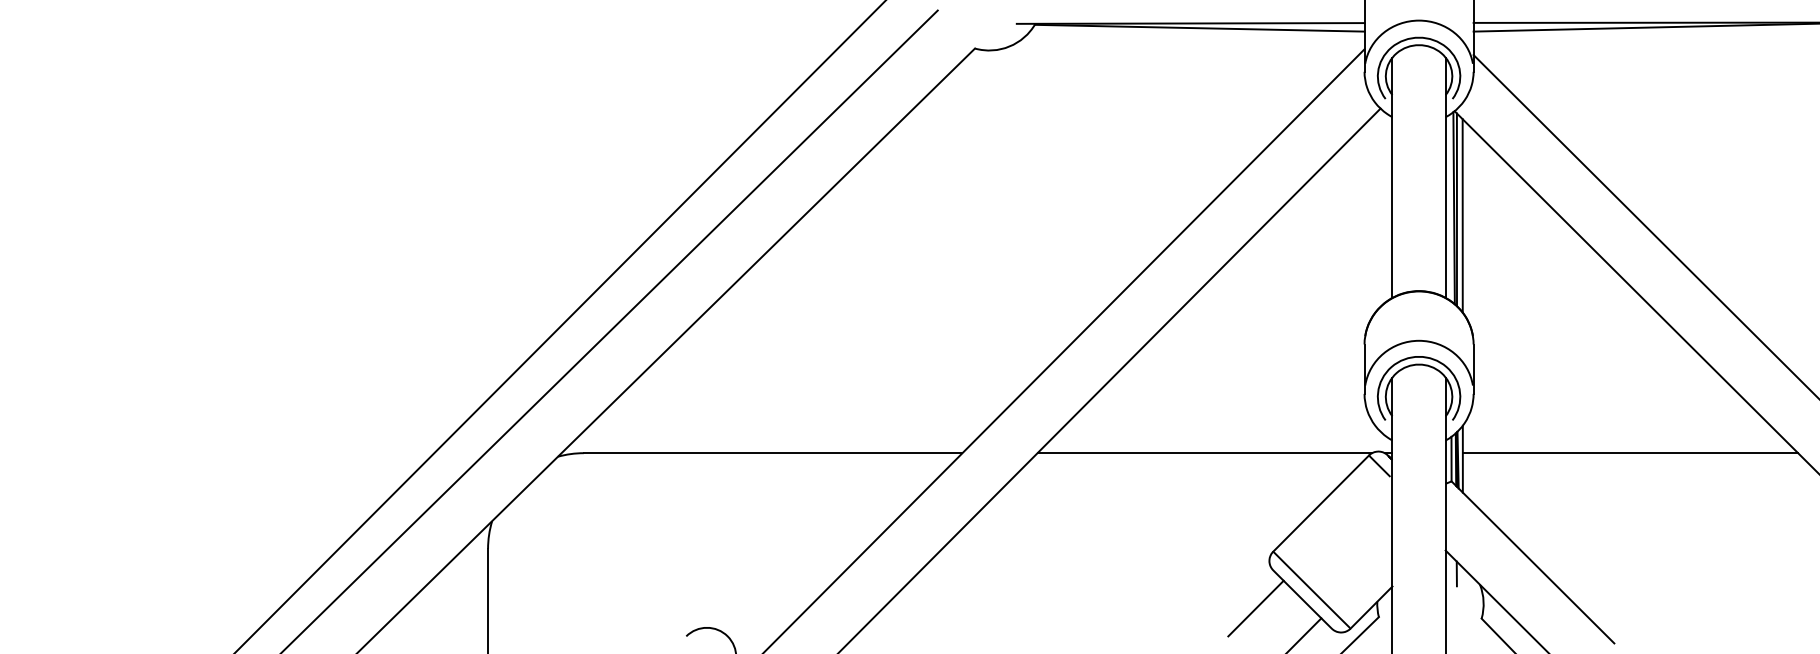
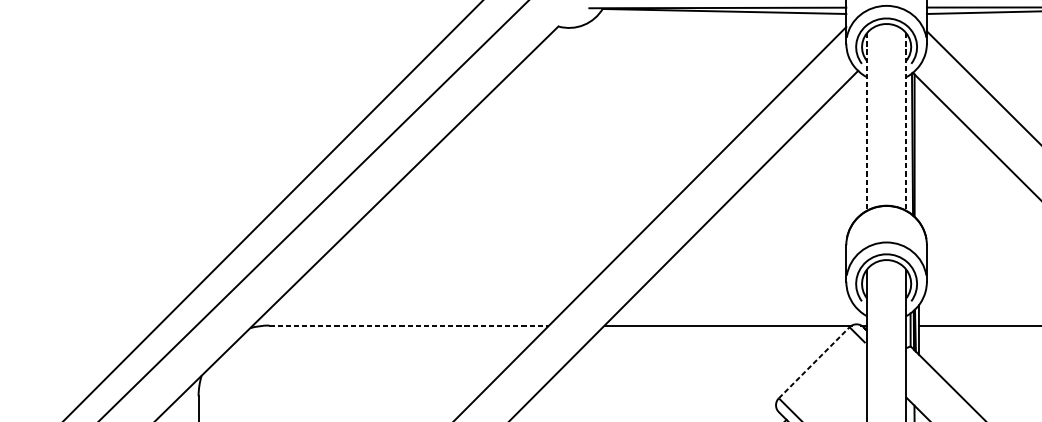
line: (1392, 178) -> (866, 122), solid -> dashed
line: (1445, 178) -> (906, 122), solid -> dashed
line: (1462, 215) -> (918, 149), removed
line: (773, 453) -> (409, 325), solid -> dashed
line: (1321, 503) -> (814, 362), solid -> dashed

